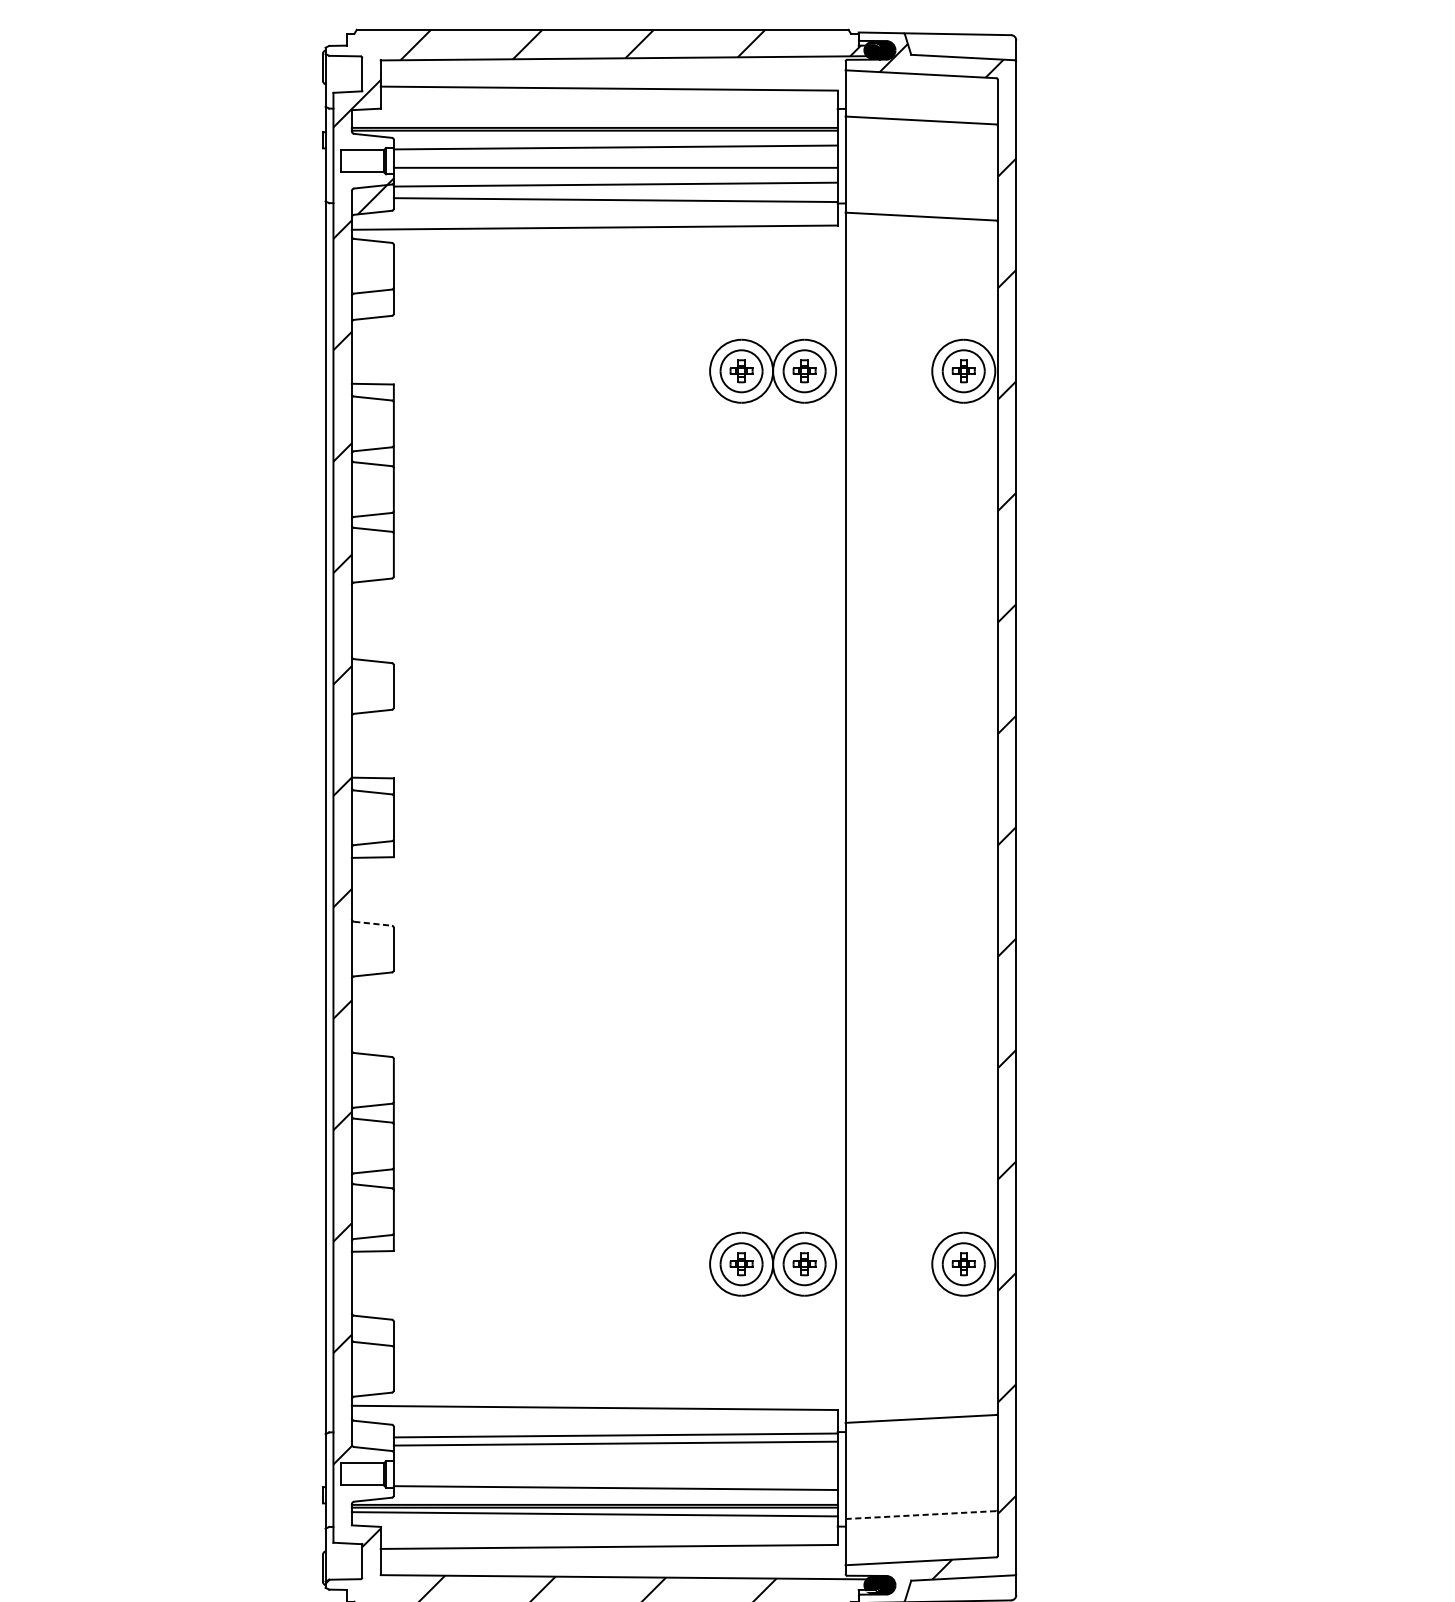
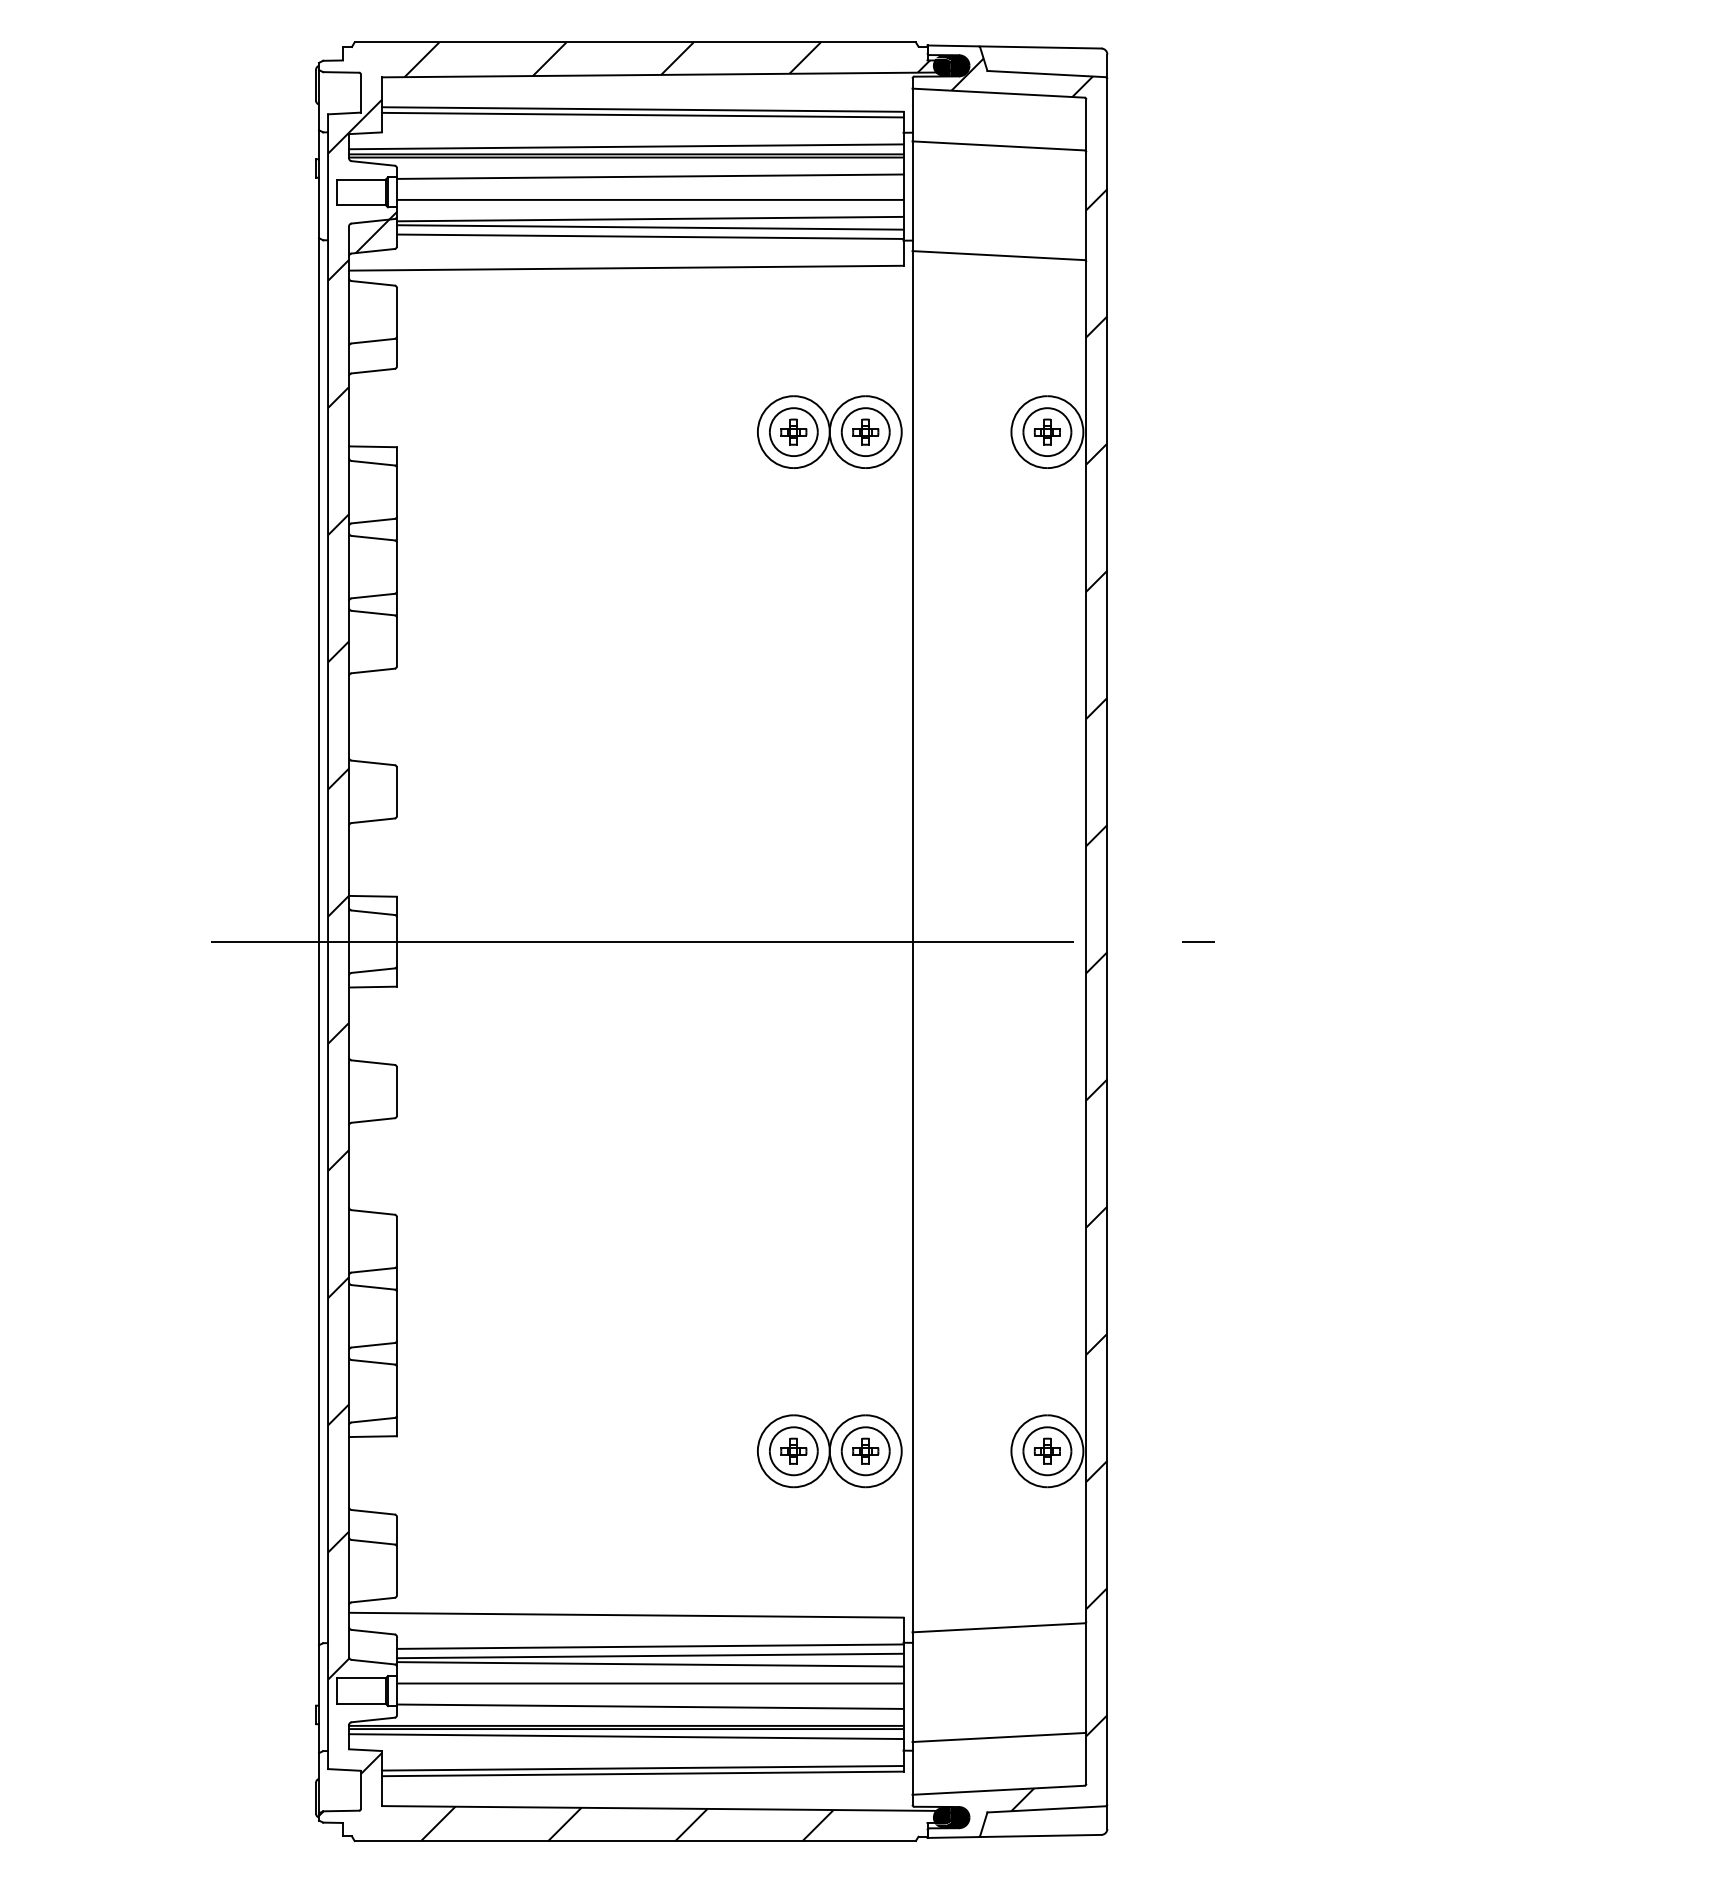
line: (609, 92) -> (642, 114), added
line: (594, 121) -> (626, 146), added
line: (615, 191) -> (649, 227), added
line: (671, 817) -> (713, 941), added
line: (373, 923) -> (373, 1062), dashed -> solid
line: (615, 1451) -> (649, 1664), added
line: (615, 1467) -> (649, 1683), added
line: (921, 1515) -> (999, 1737), dashed -> solid
line: (609, 1542) -> (642, 1768), added

